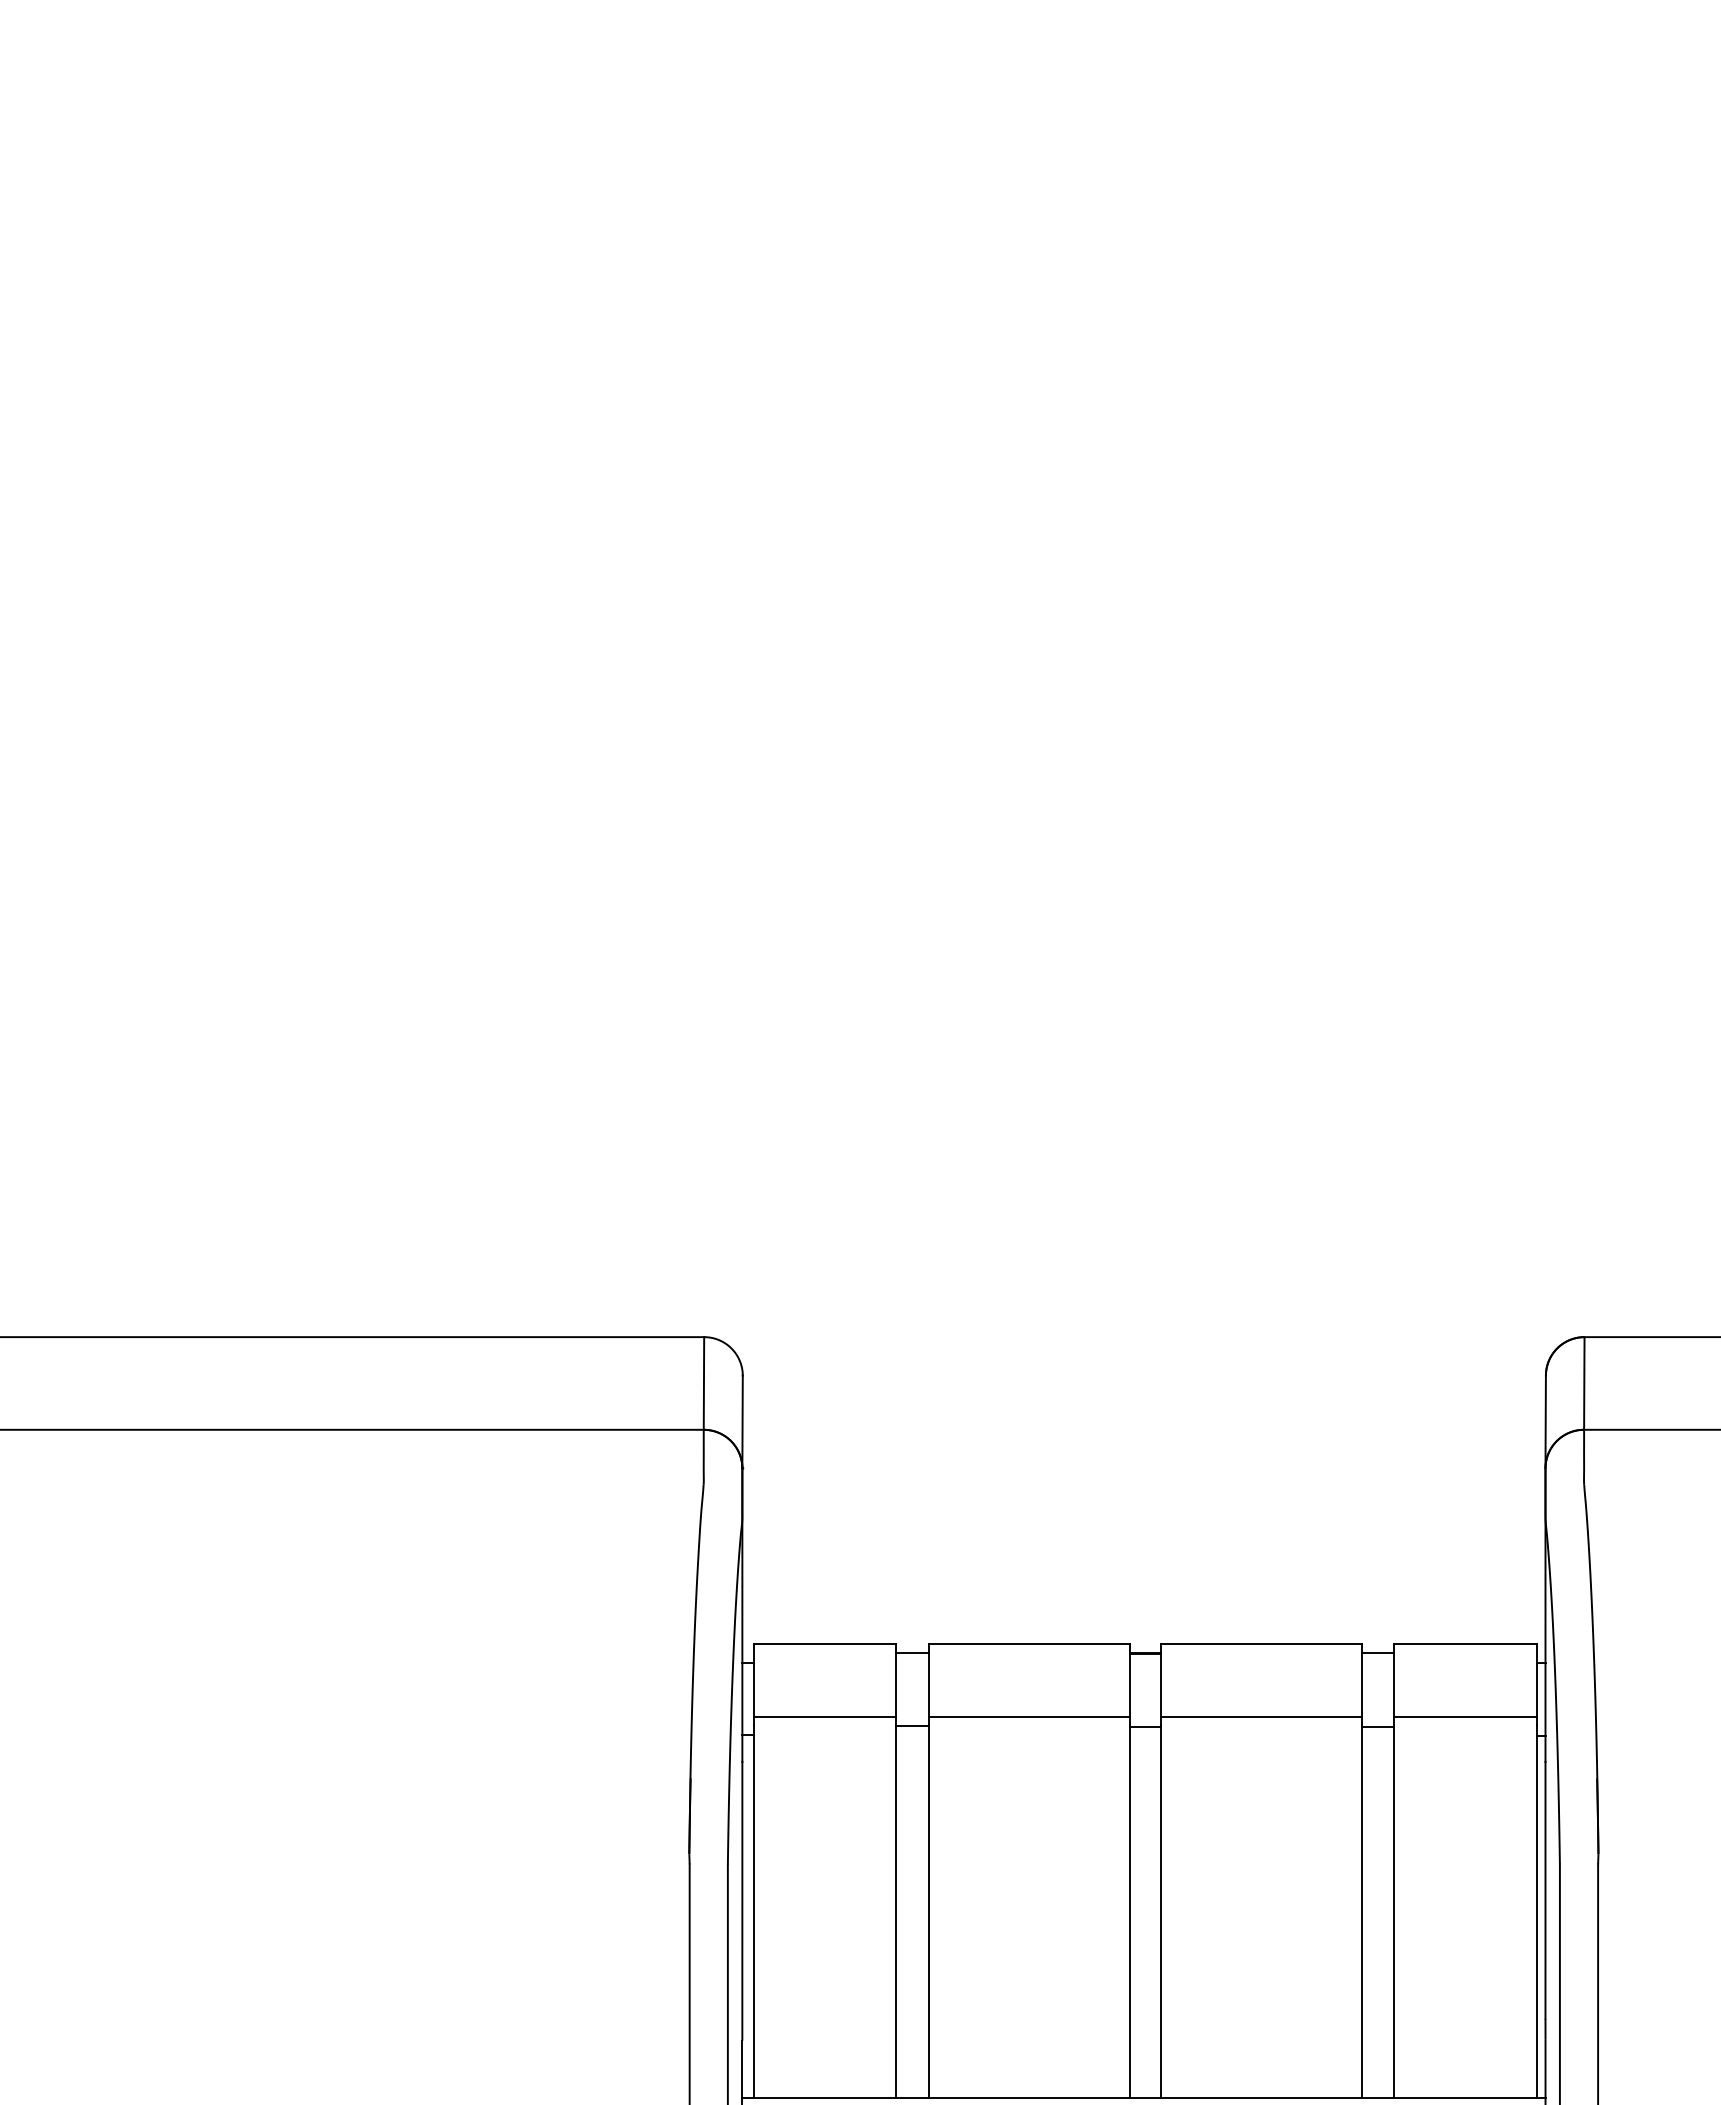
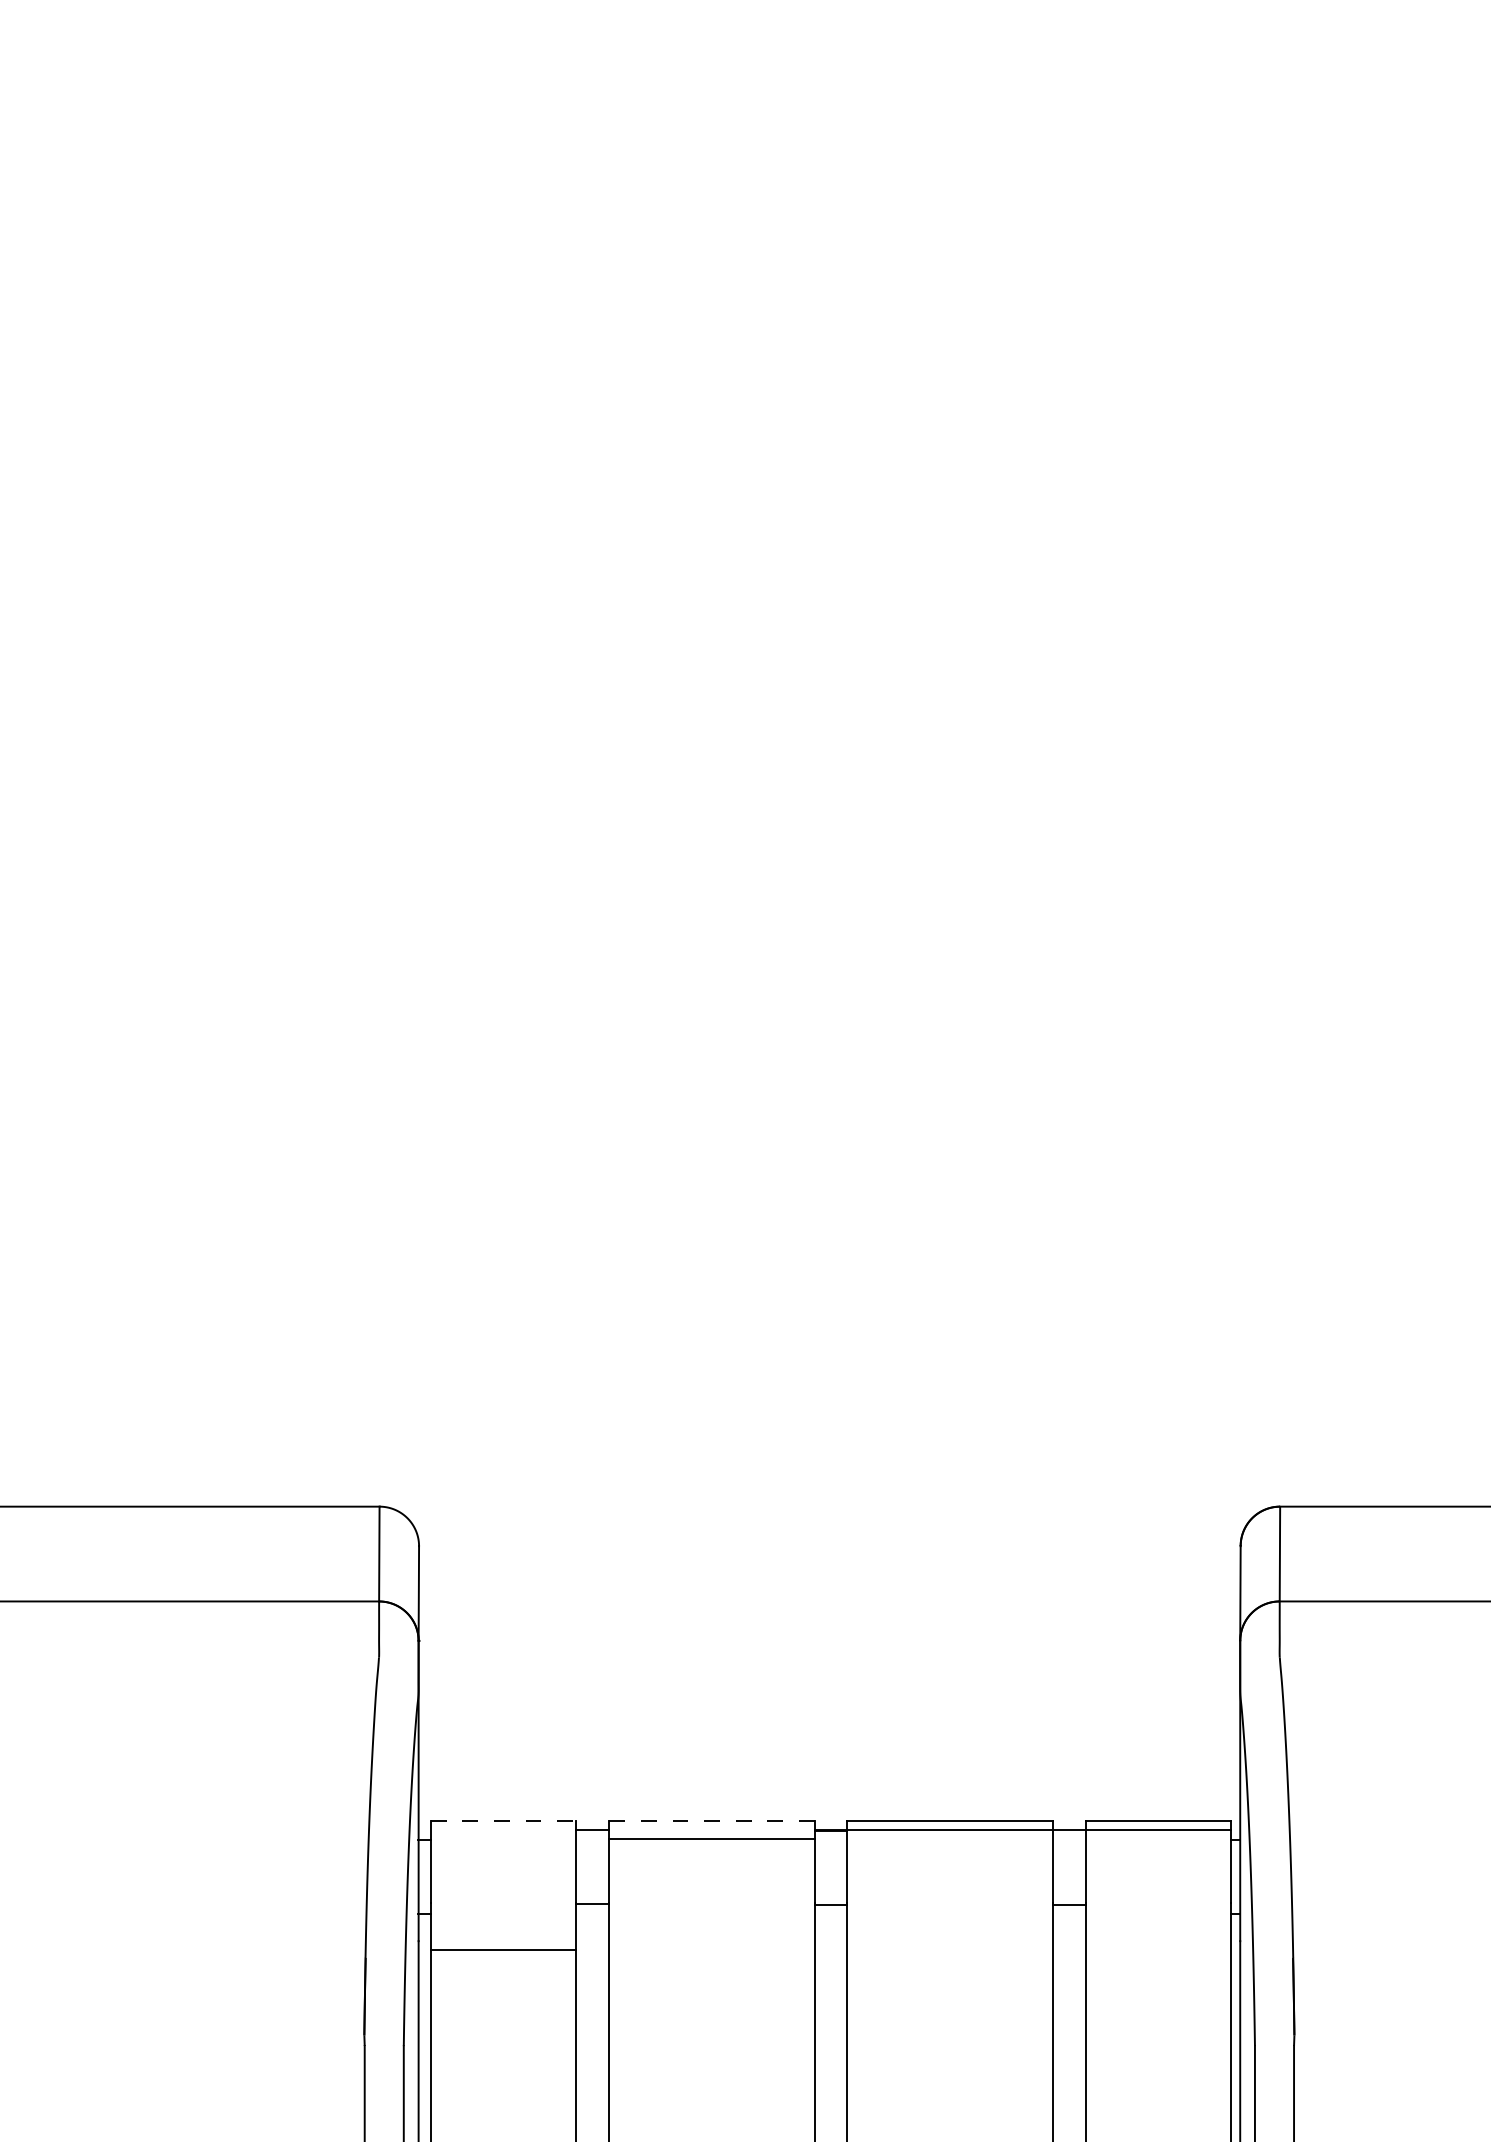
line: (825, 1644) -> (503, 1821), solid -> dashed
line: (1029, 1644) -> (712, 1821), solid -> dashed
line: (825, 1716) -> (503, 1949), moved
line: (1028, 1717) -> (711, 1839), moved
line: (1261, 1717) -> (949, 1830), moved
line: (1465, 1717) -> (1158, 1830), moved

